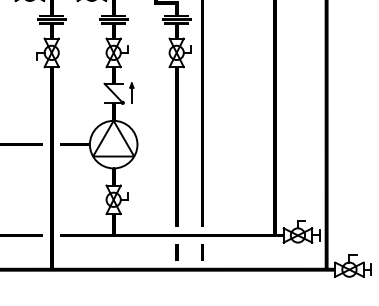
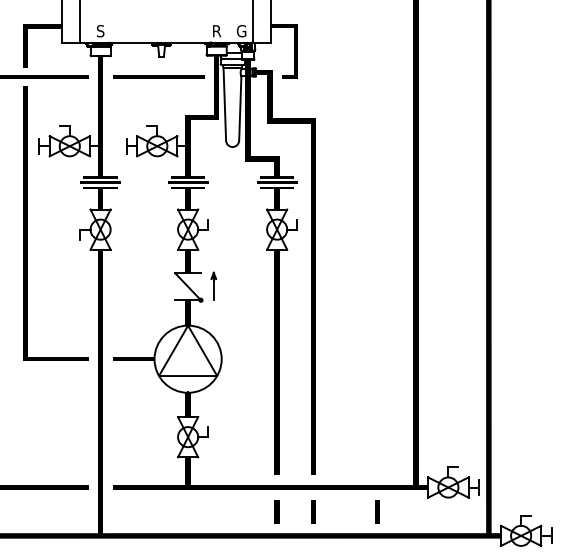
line: (247, 252) -> (377, 511), added

